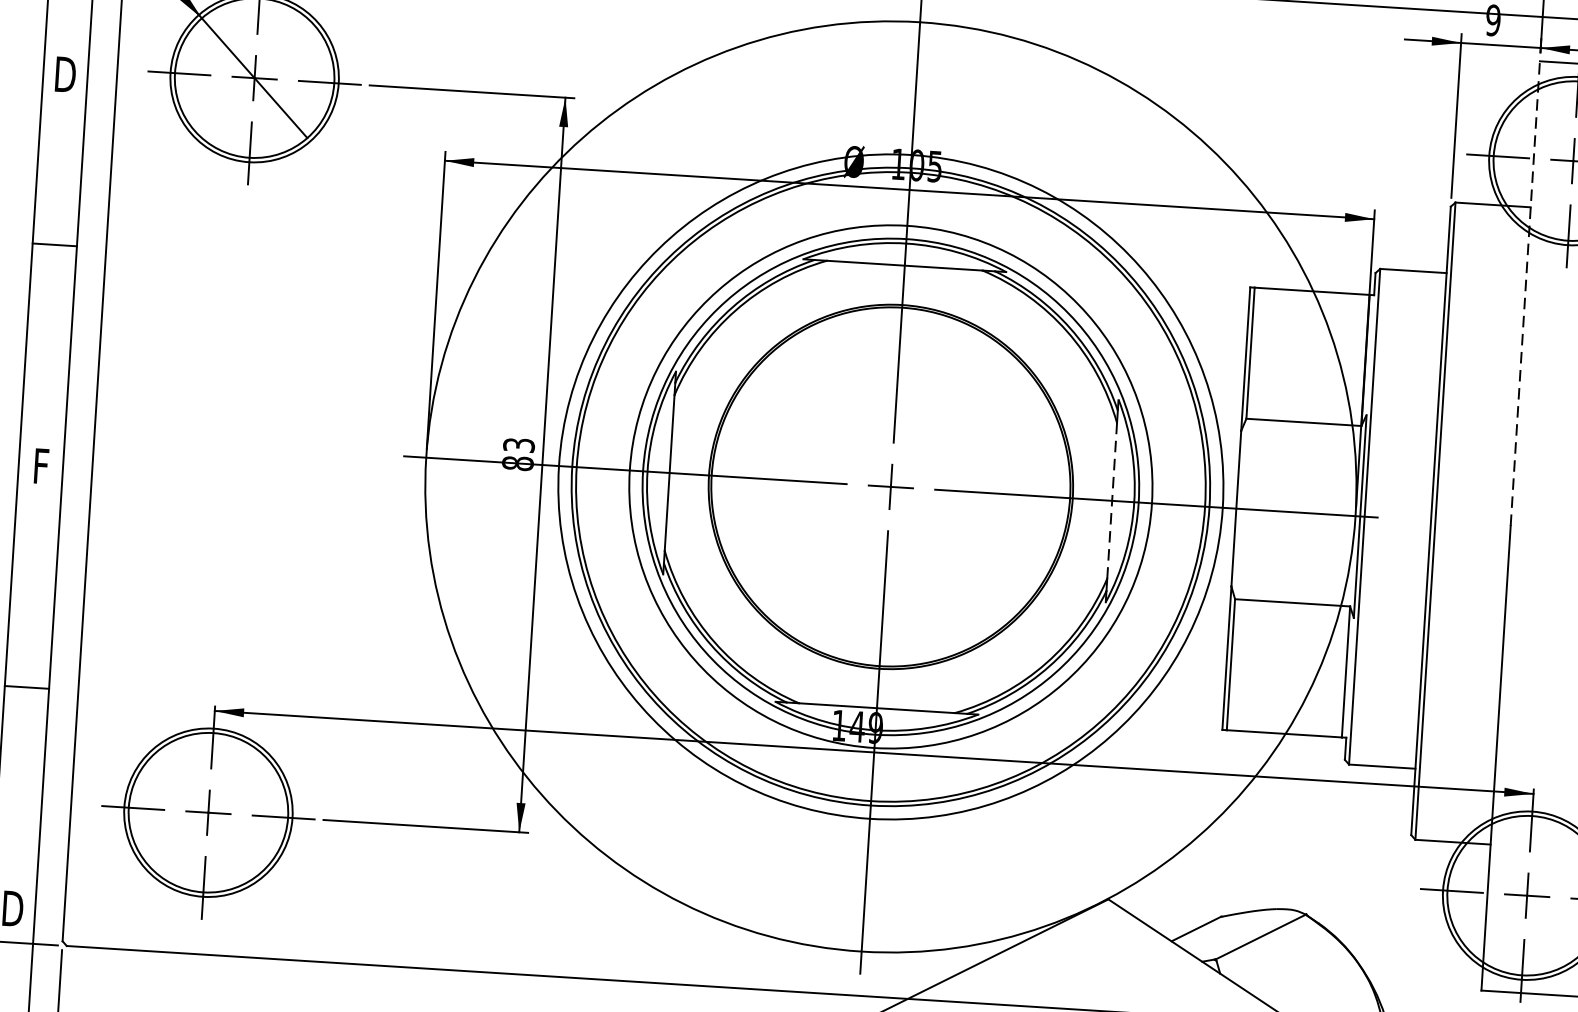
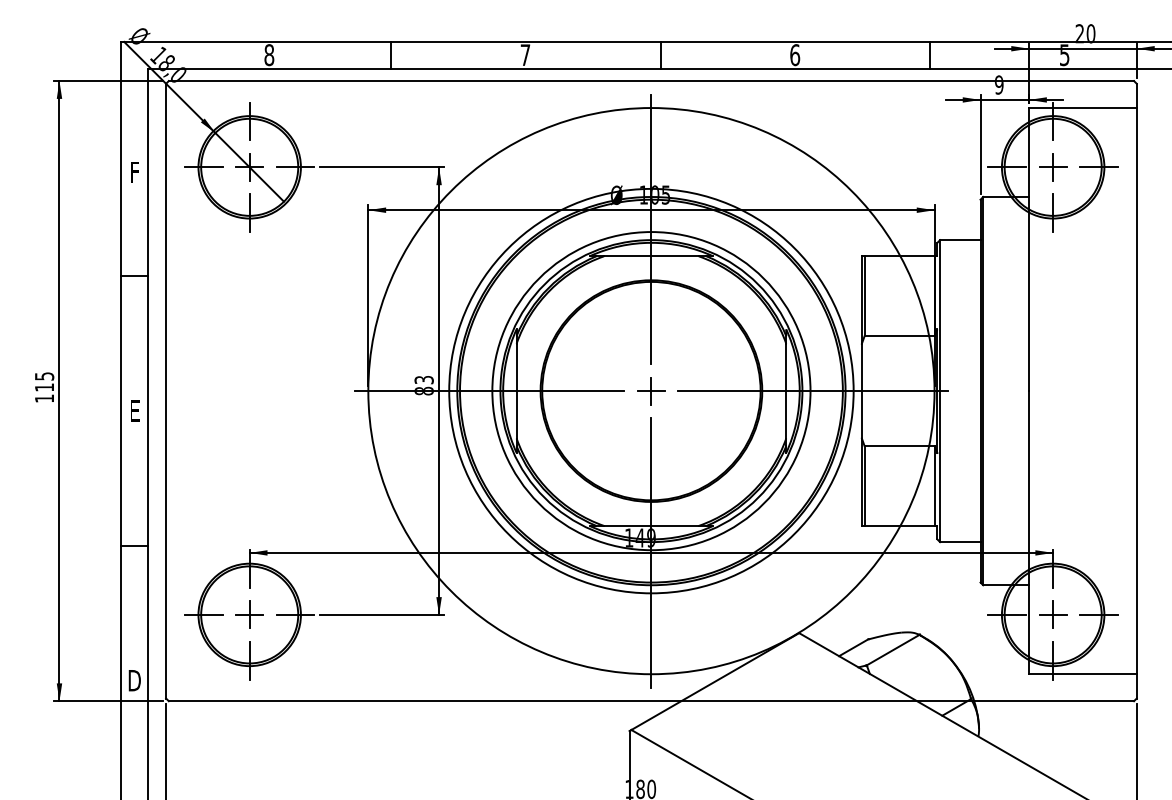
text: (65, 74) -> (134, 172), D -> F
line: (1526, 293) -> (1029, 249), dashed -> solid
text: (42, 465) -> (135, 410), F -> E
line: (1112, 499) -> (786, 390), dashed -> solid

